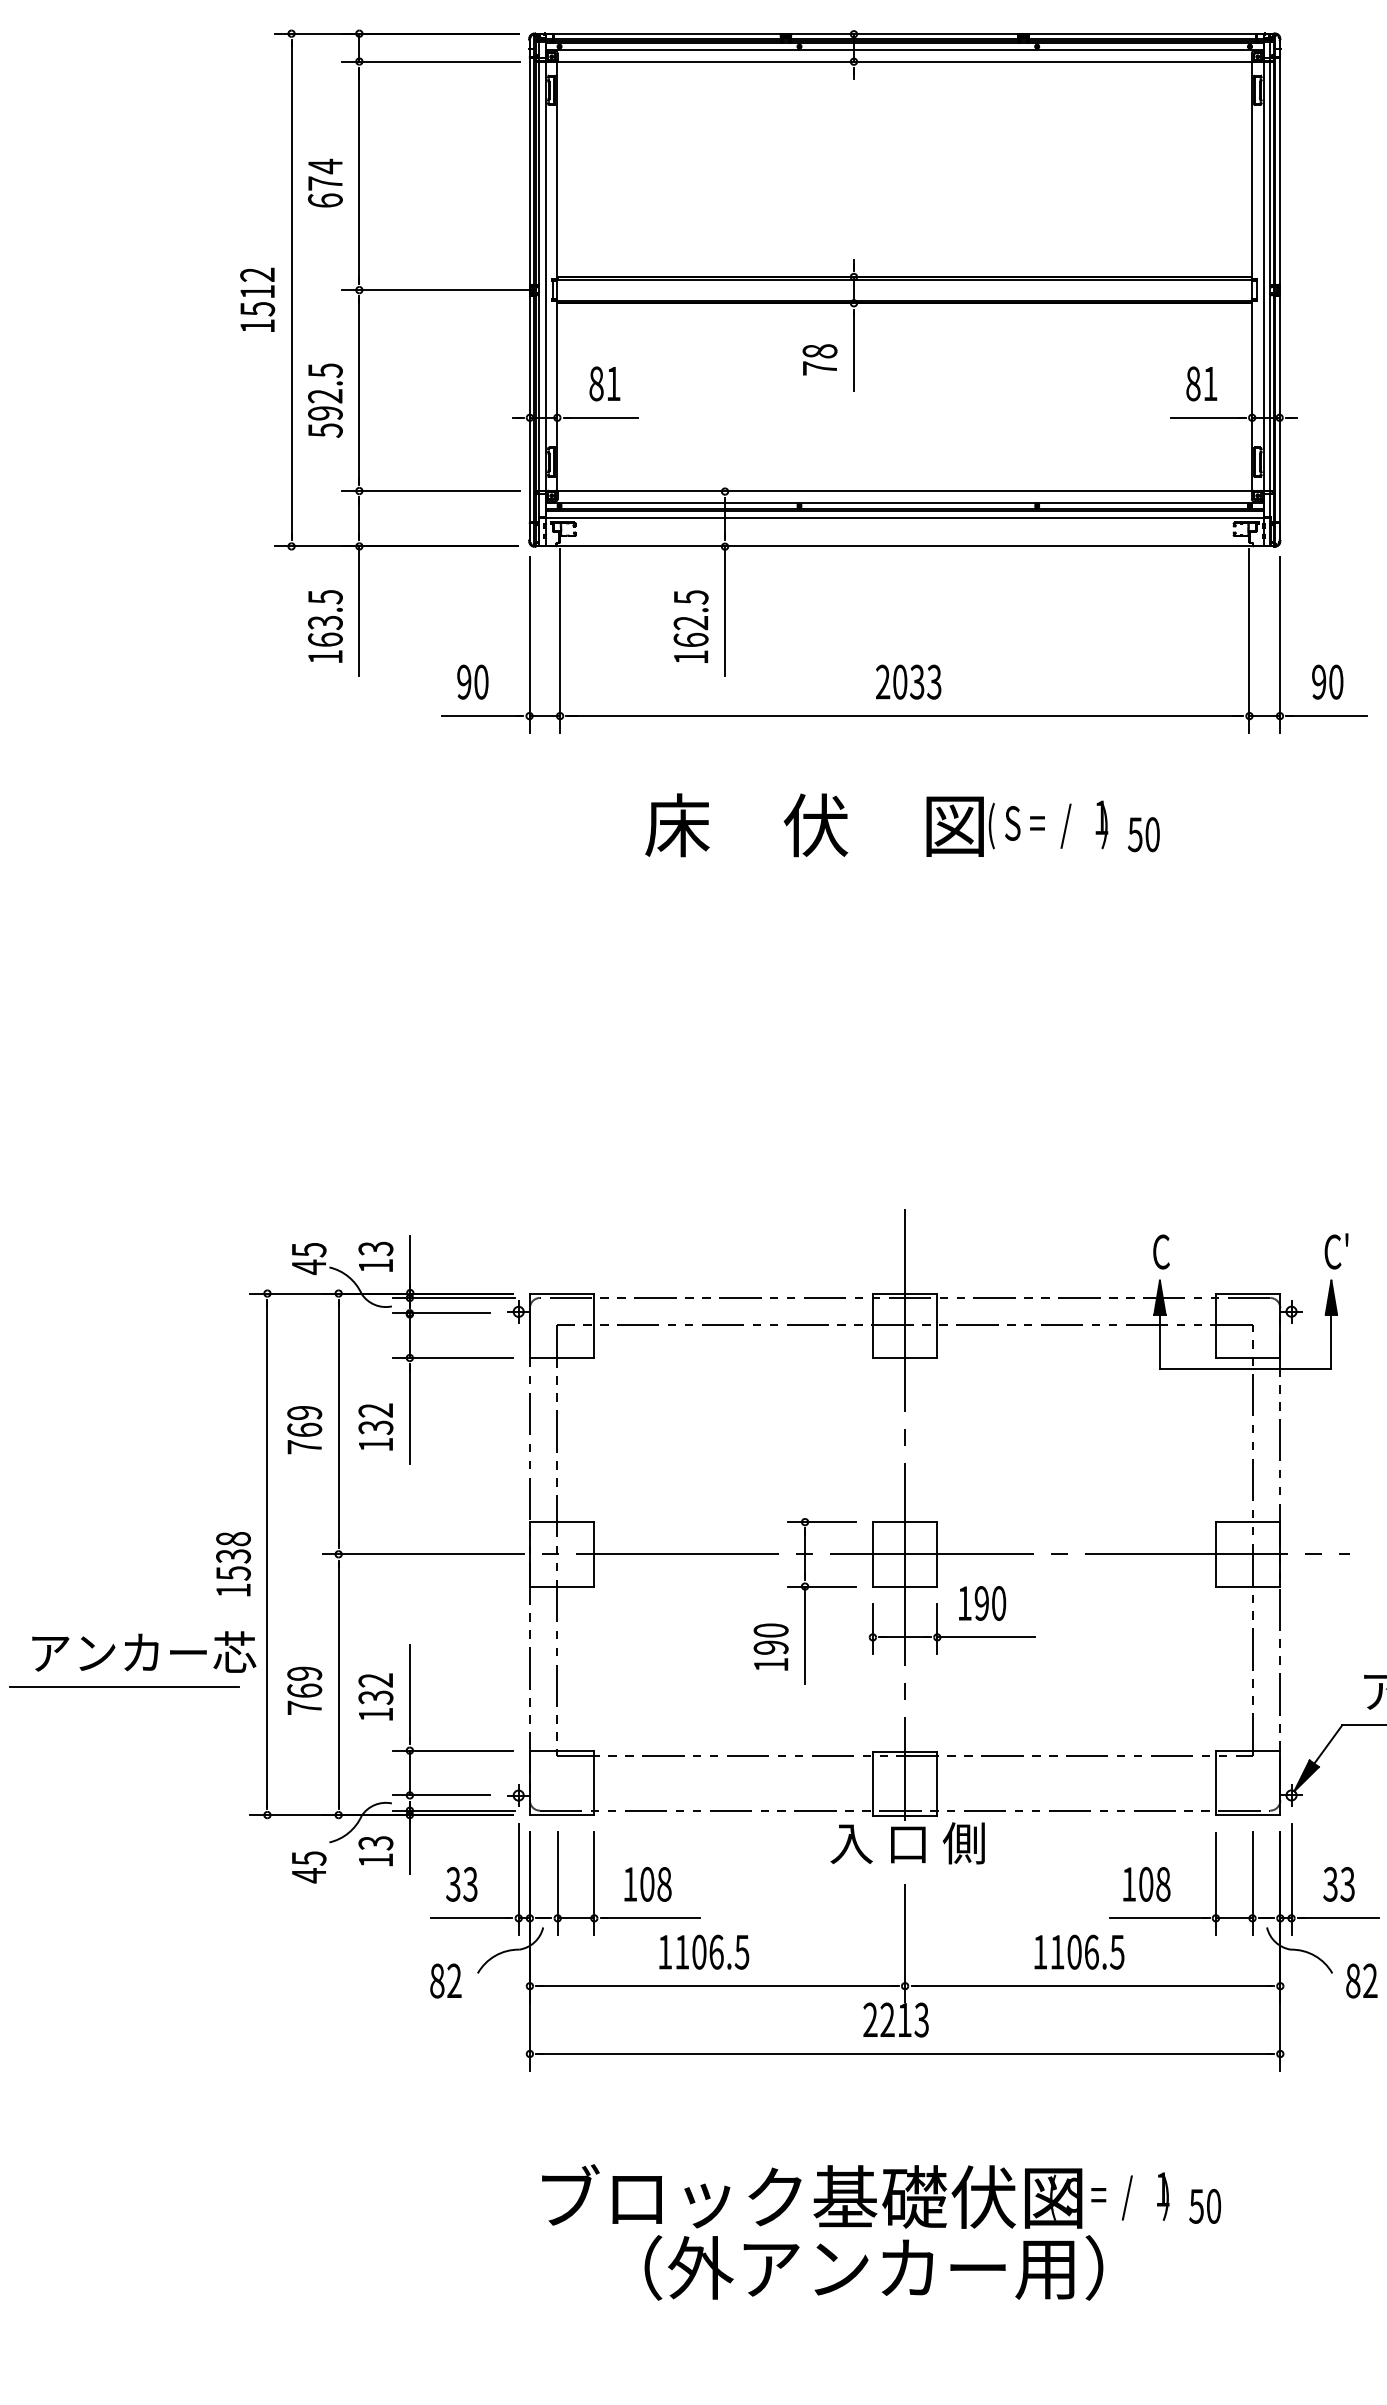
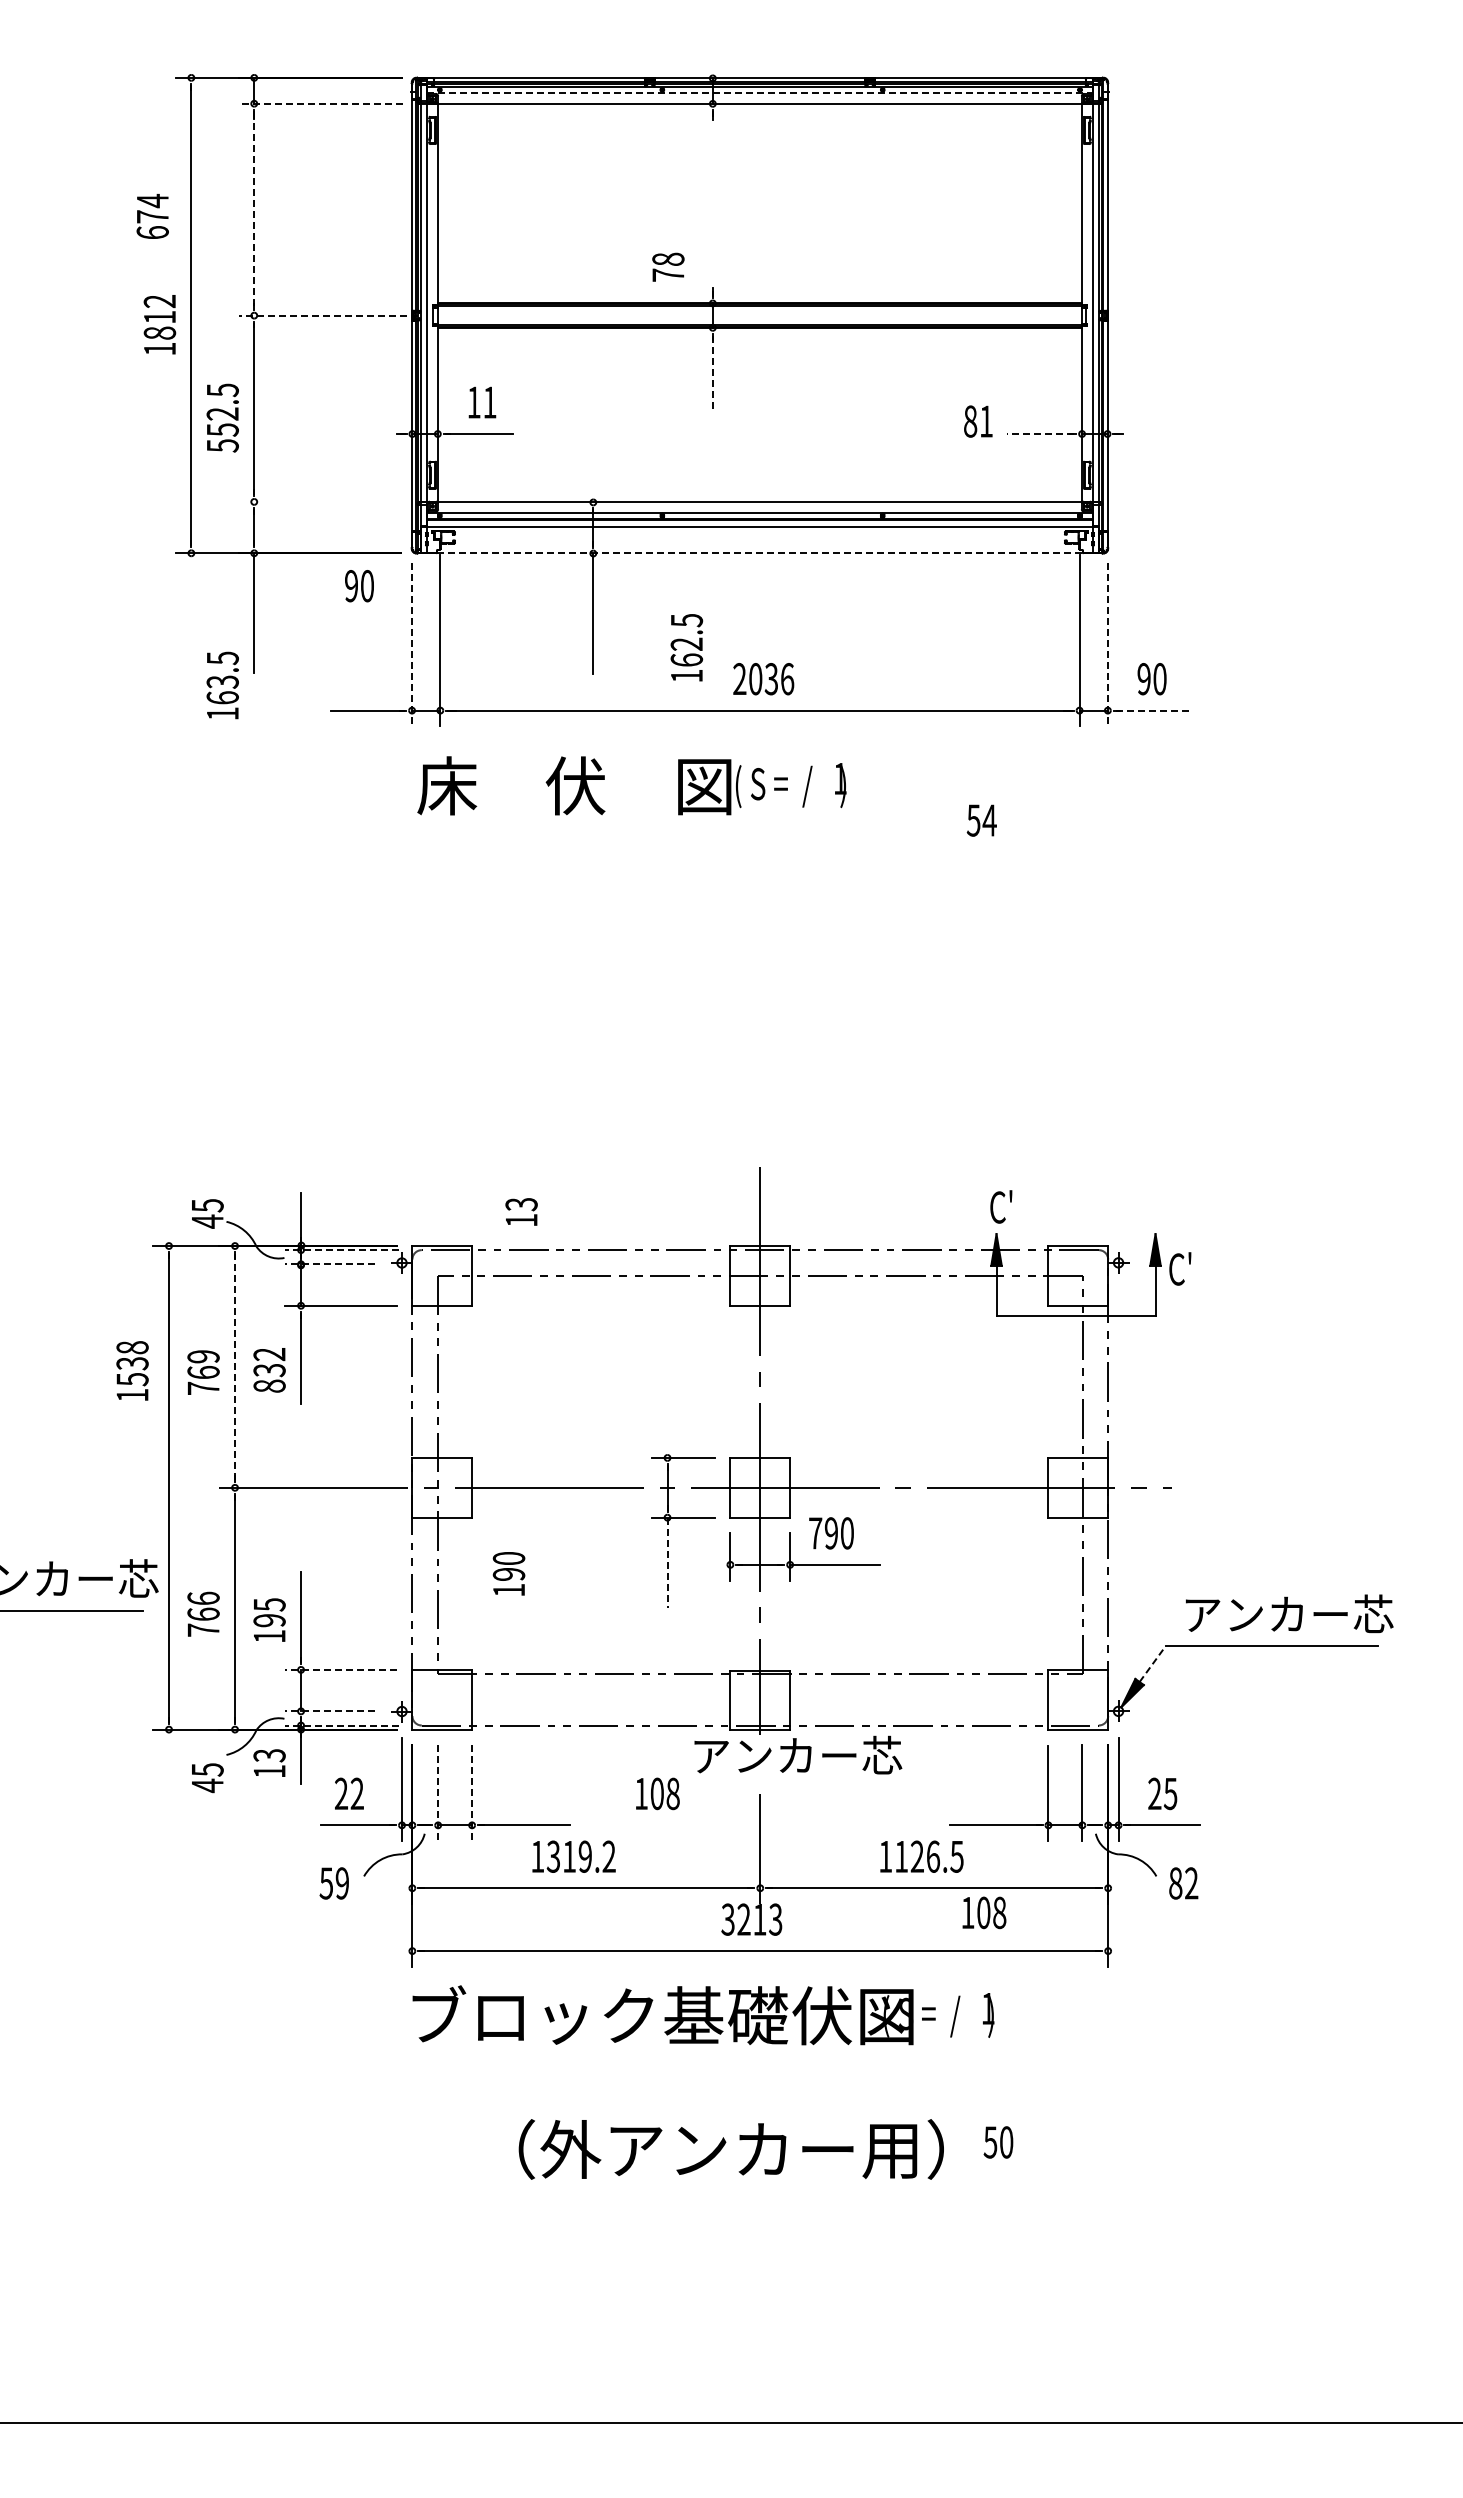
line: (904, 49) -> (759, 92), solid -> dashed
line: (430, 61) -> (320, 103), solid -> dashed
line: (359, 176) -> (254, 210), solid -> dashed
text: (325, 183) -> (152, 216), moved
line: (439, 289) -> (328, 315), solid -> dashed
text: (257, 309) -> (159, 333), 1512 -> 1812
line: (853, 351) -> (712, 372), solid -> dashed
text: (820, 359) -> (668, 266), moved
text: (595, 383) -> (473, 402), 81 -> 11
text: (1201, 383) -> (978, 421), moved
text: (325, 412) -> (222, 429), 592.5 -> 552.5
line: (1207, 418) -> (1040, 434), solid -> dashed
line: (430, 490) -> (320, 501), removed
line: (904, 546) -> (759, 553), solid -> dashed
text: (325, 626) -> (222, 685), moved
text: (690, 626) -> (686, 647), moved
line: (530, 644) -> (412, 644), solid -> dashed
line: (1279, 644) -> (1107, 644), solid -> dashed
text: (472, 682) -> (359, 586), moved
text: (934, 682) -> (787, 679), 2033 -> 2036
line: (1328, 715) -> (1152, 710), solid -> dashed
text: (876, 824) -> (631, 785), moved
text: (1152, 834) -> (989, 820), 50 -> 54
text: (1174, 1240) -> (1010, 1196), C -> C'
text: (1336, 1250) -> (1180, 1268), moved
text: (375, 1256) -> (521, 1211), moved
line: (453, 1298) -> (341, 1250), solid -> dashed
line: (441, 1313) -> (330, 1264), solid -> dashed
line: (339, 1423) -> (235, 1366), solid -> dashed
text: (375, 1443) -> (269, 1385), 132 -> 832
text: (233, 1563) -> (132, 1370), moved
text: (964, 1603) -> (815, 1533), 190 -> 790
line: (805, 1635) -> (667, 1563), solid -> dashed
text: (770, 1646) -> (508, 1573), moved
text: (304, 1673) -> (203, 1598), 769 -> 766
text: (375, 1688) -> (269, 1612), 132 -> 195
line: (1328, 1743) -> (1152, 1663), solid -> dashed
line: (453, 1750) -> (341, 1669), solid -> dashed
line: (441, 1795) -> (330, 1711), solid -> dashed
line: (453, 1810) -> (341, 1725), solid -> dashed
text: (944, 1843) -> (796, 1755), 入 口 側 -> アンカー芯
line: (558, 1884) -> (438, 1793), solid -> dashed
line: (594, 1884) -> (472, 1793), solid -> dashed
text: (647, 1884) -> (657, 1793), moved
text: (1146, 1884) -> (984, 1912), moved
text: (1338, 1884) -> (1162, 1793), 33 -> 25
text: (461, 1885) -> (348, 1794), 33 -> 22
text: (711, 1951) -> (580, 1856), 1106.5 -> 1319.2
text: (1073, 1951) -> (916, 1856), 1106.5 -> 1126.5
text: (444, 1981) -> (333, 1883), 82 -> 59
text: (869, 2019) -> (727, 1919), 2213 -> 3213
text: (855, 2196) -> (703, 2015), moved
text: (1205, 2206) -> (998, 2142), moved

